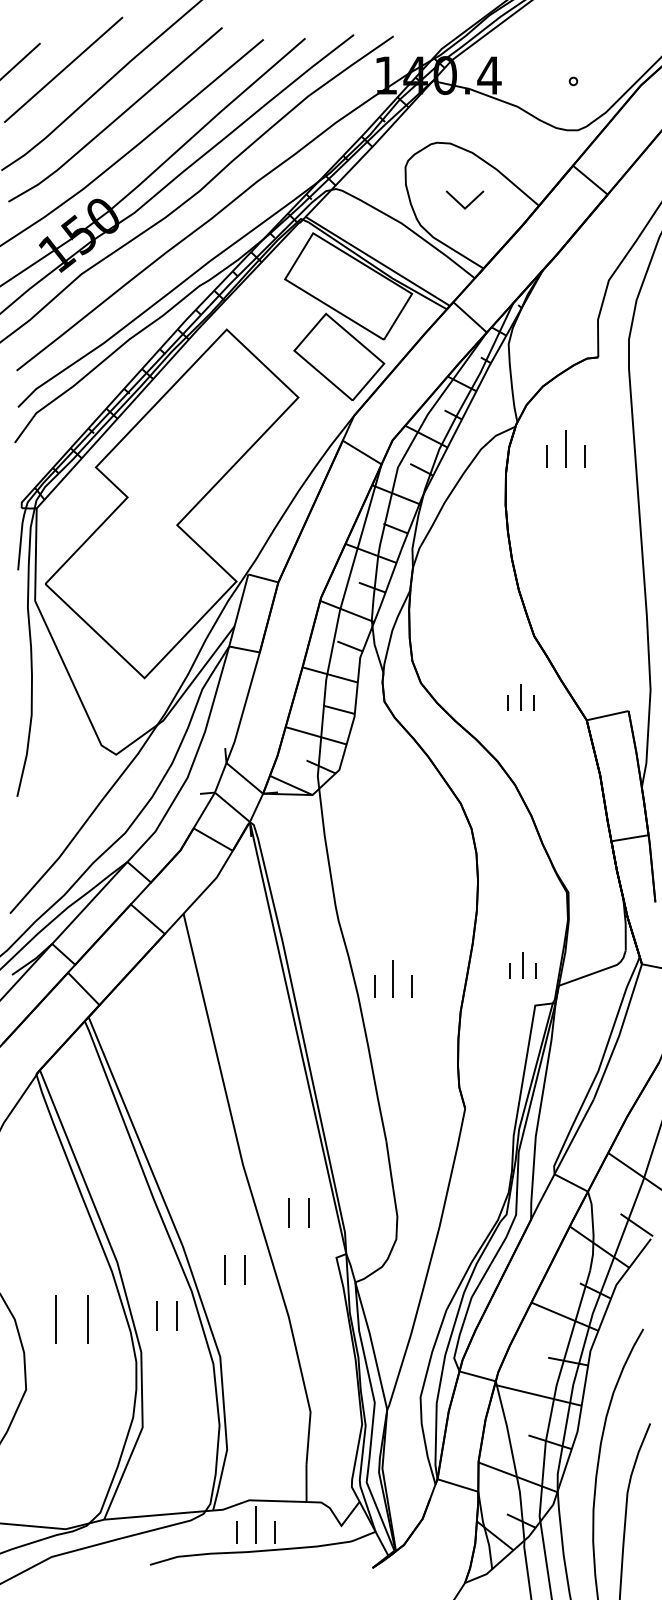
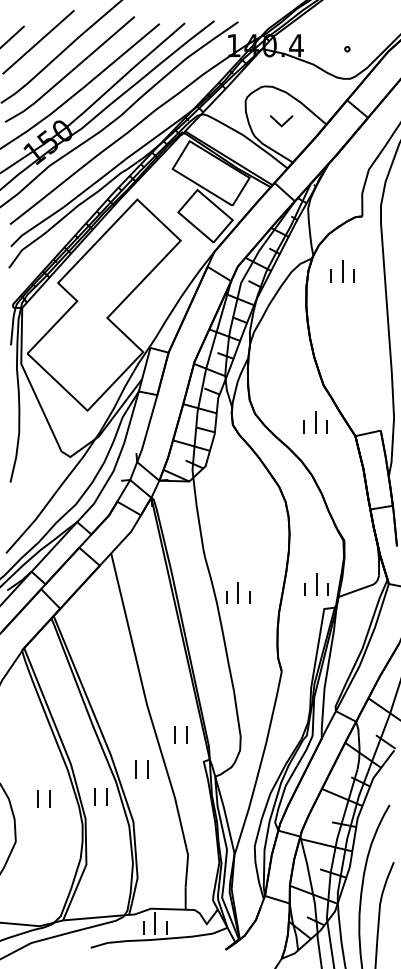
part: (520, 697) -> (315, 422), size x1.43
part: (522, 965) -> (316, 584), size x1.43
part: (71, 1318) -> (43, 798), size x0.62

